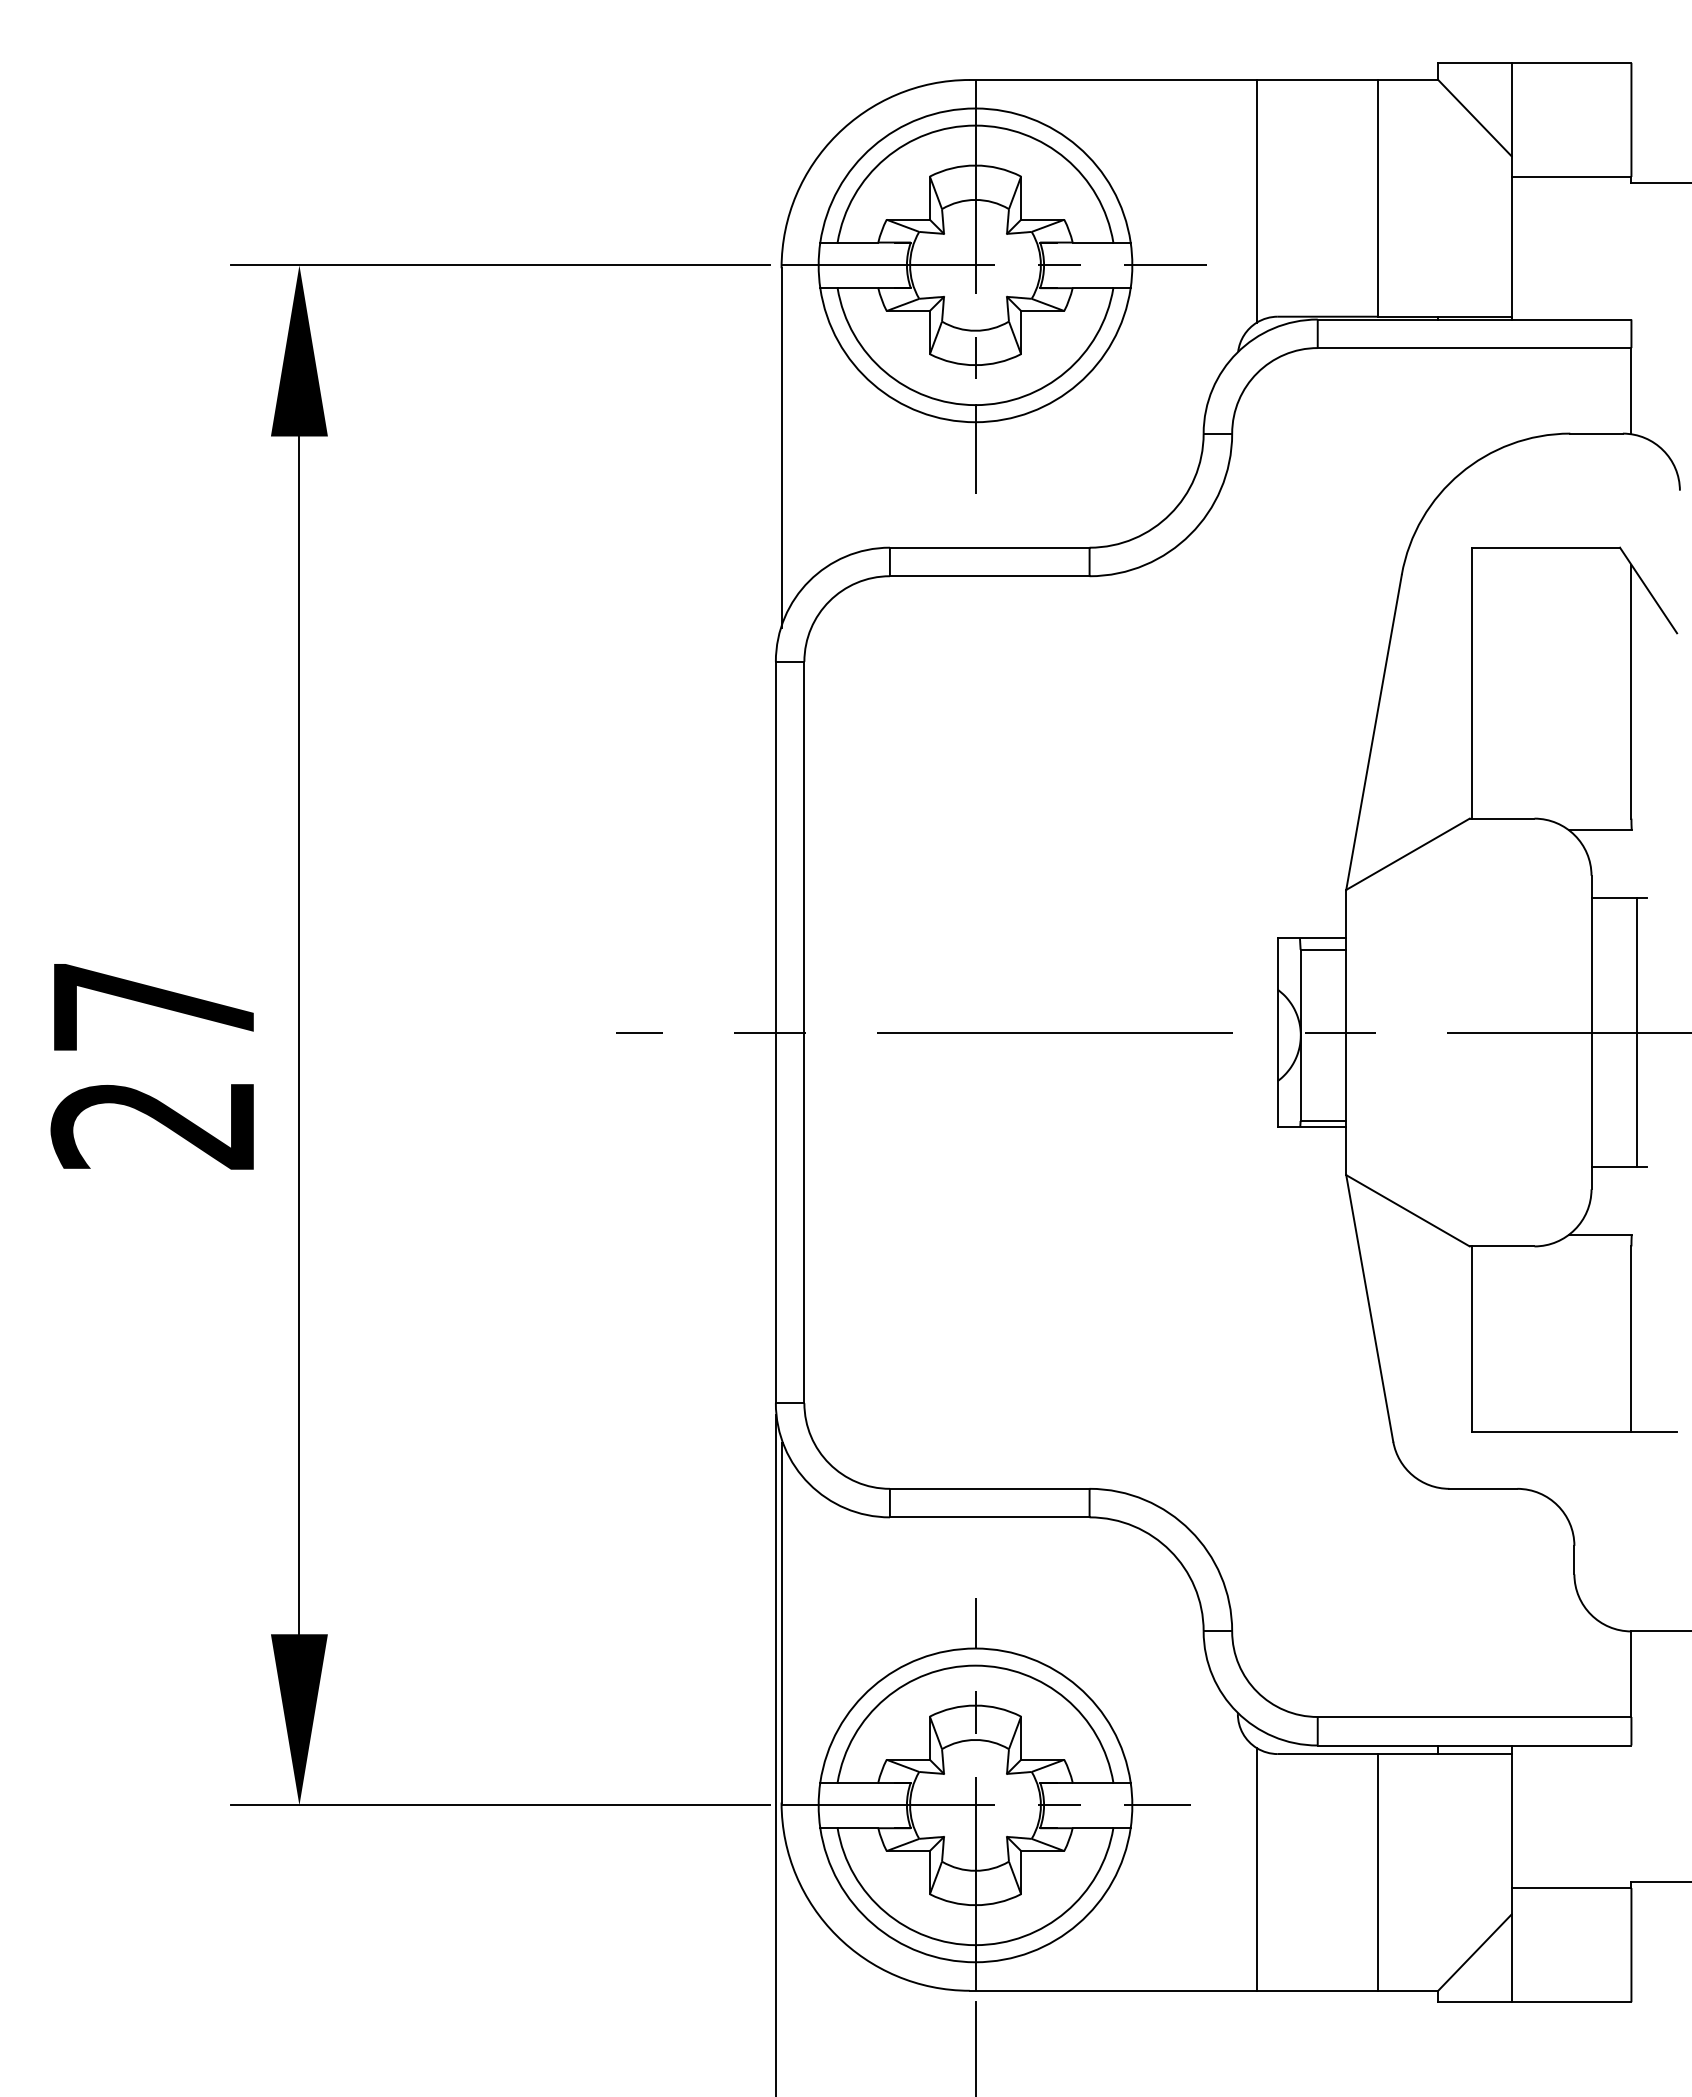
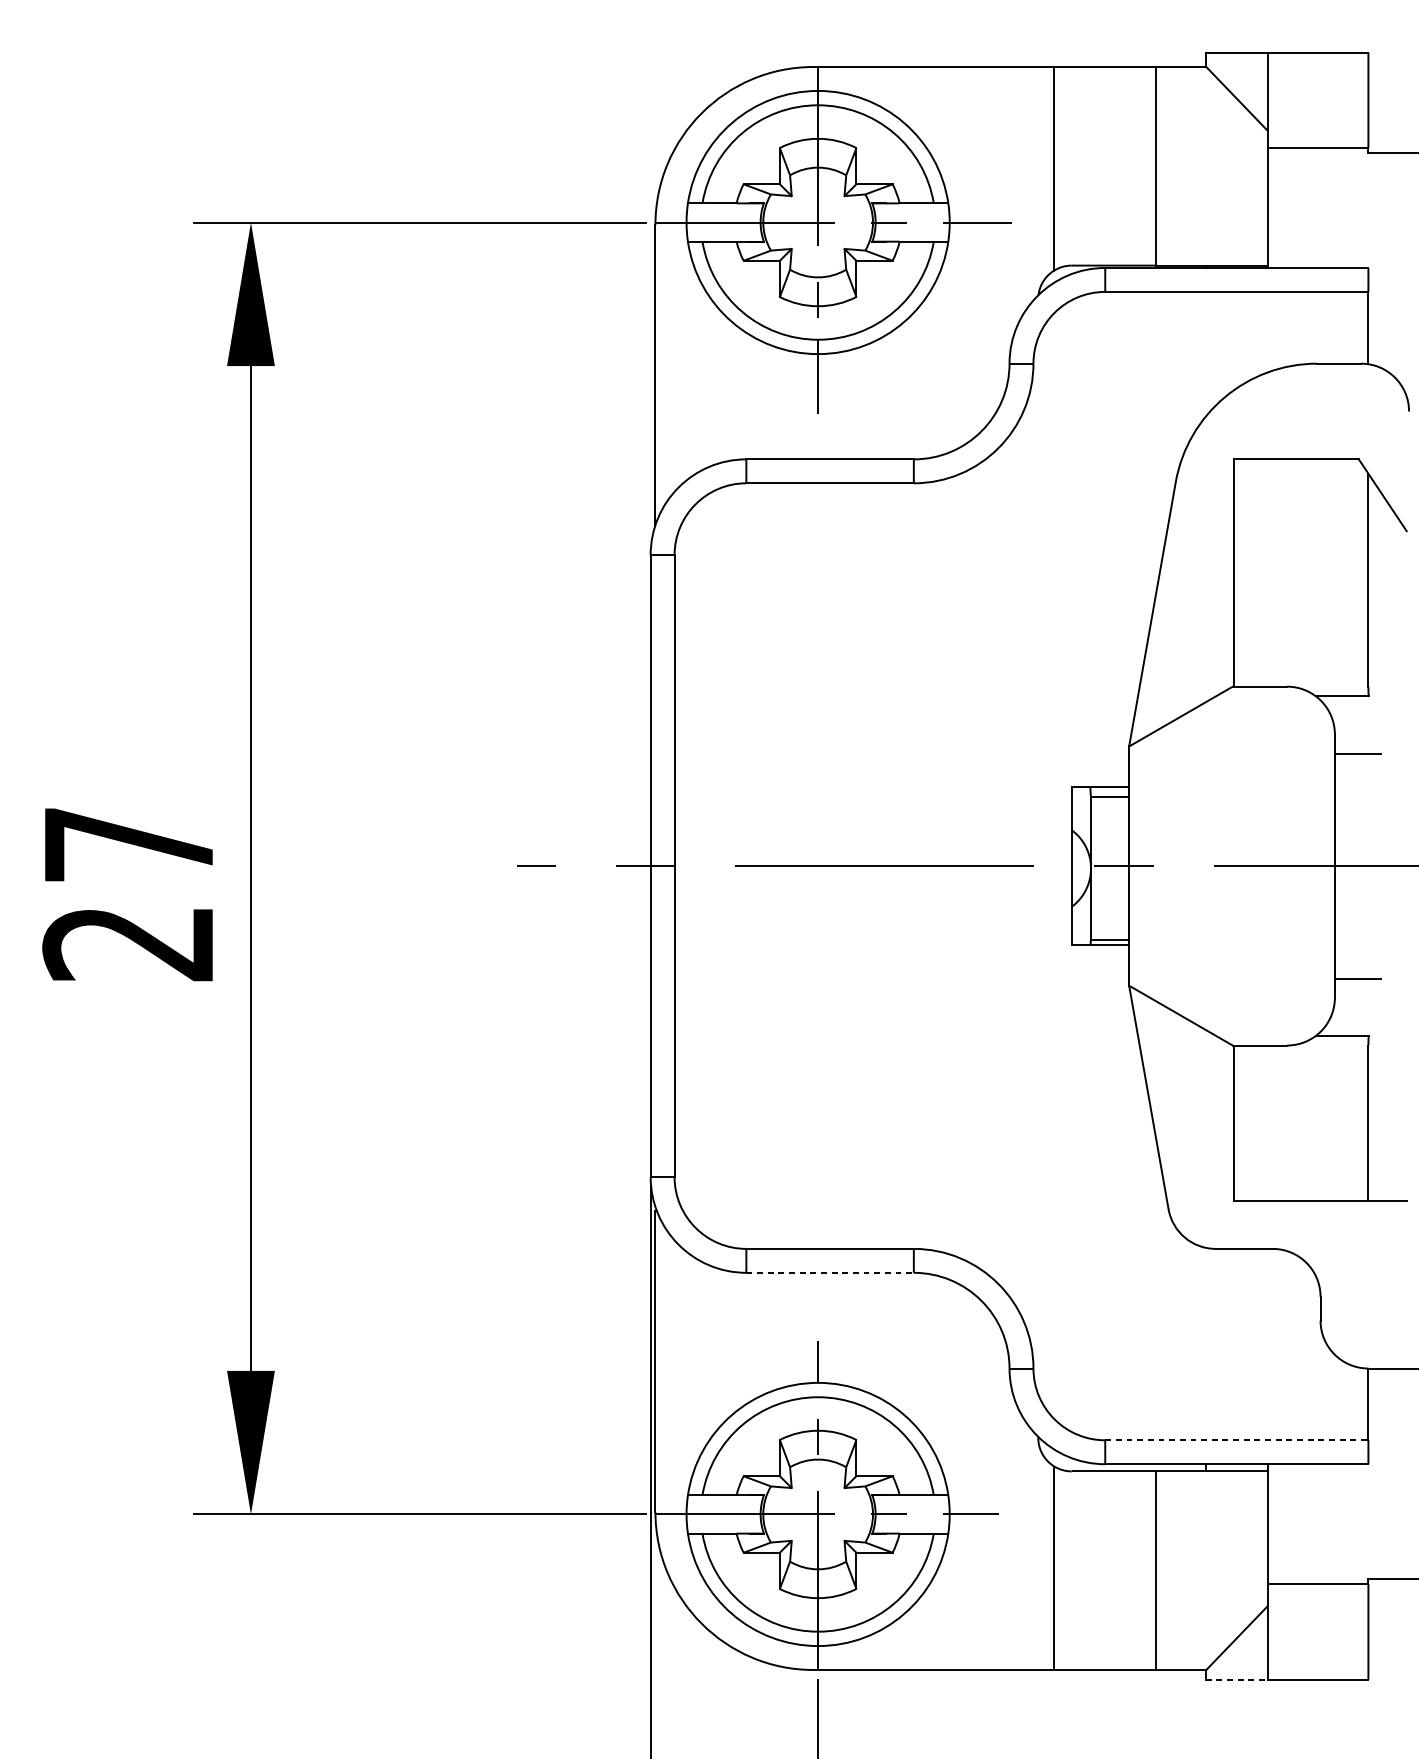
line: (1637, 1032) -> (1373, 866), removed
line: (989, 1517) -> (829, 1272), solid -> dashed
line: (1474, 1717) -> (1236, 1440), solid -> dashed
line: (1475, 2002) -> (1237, 1679), solid -> dashed

